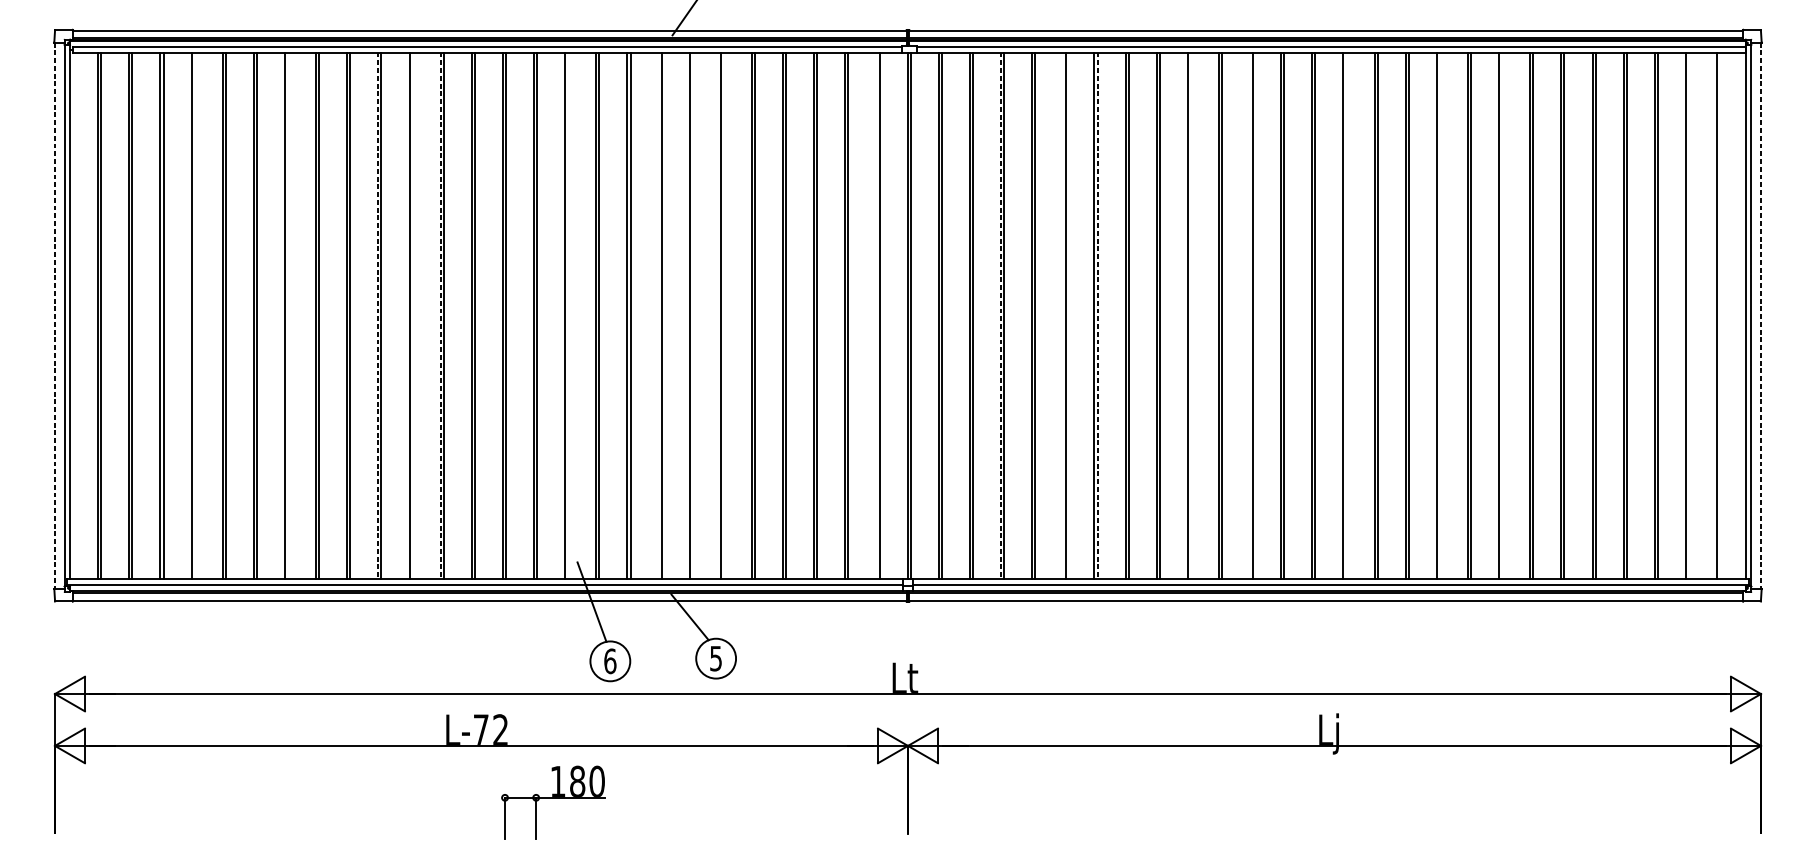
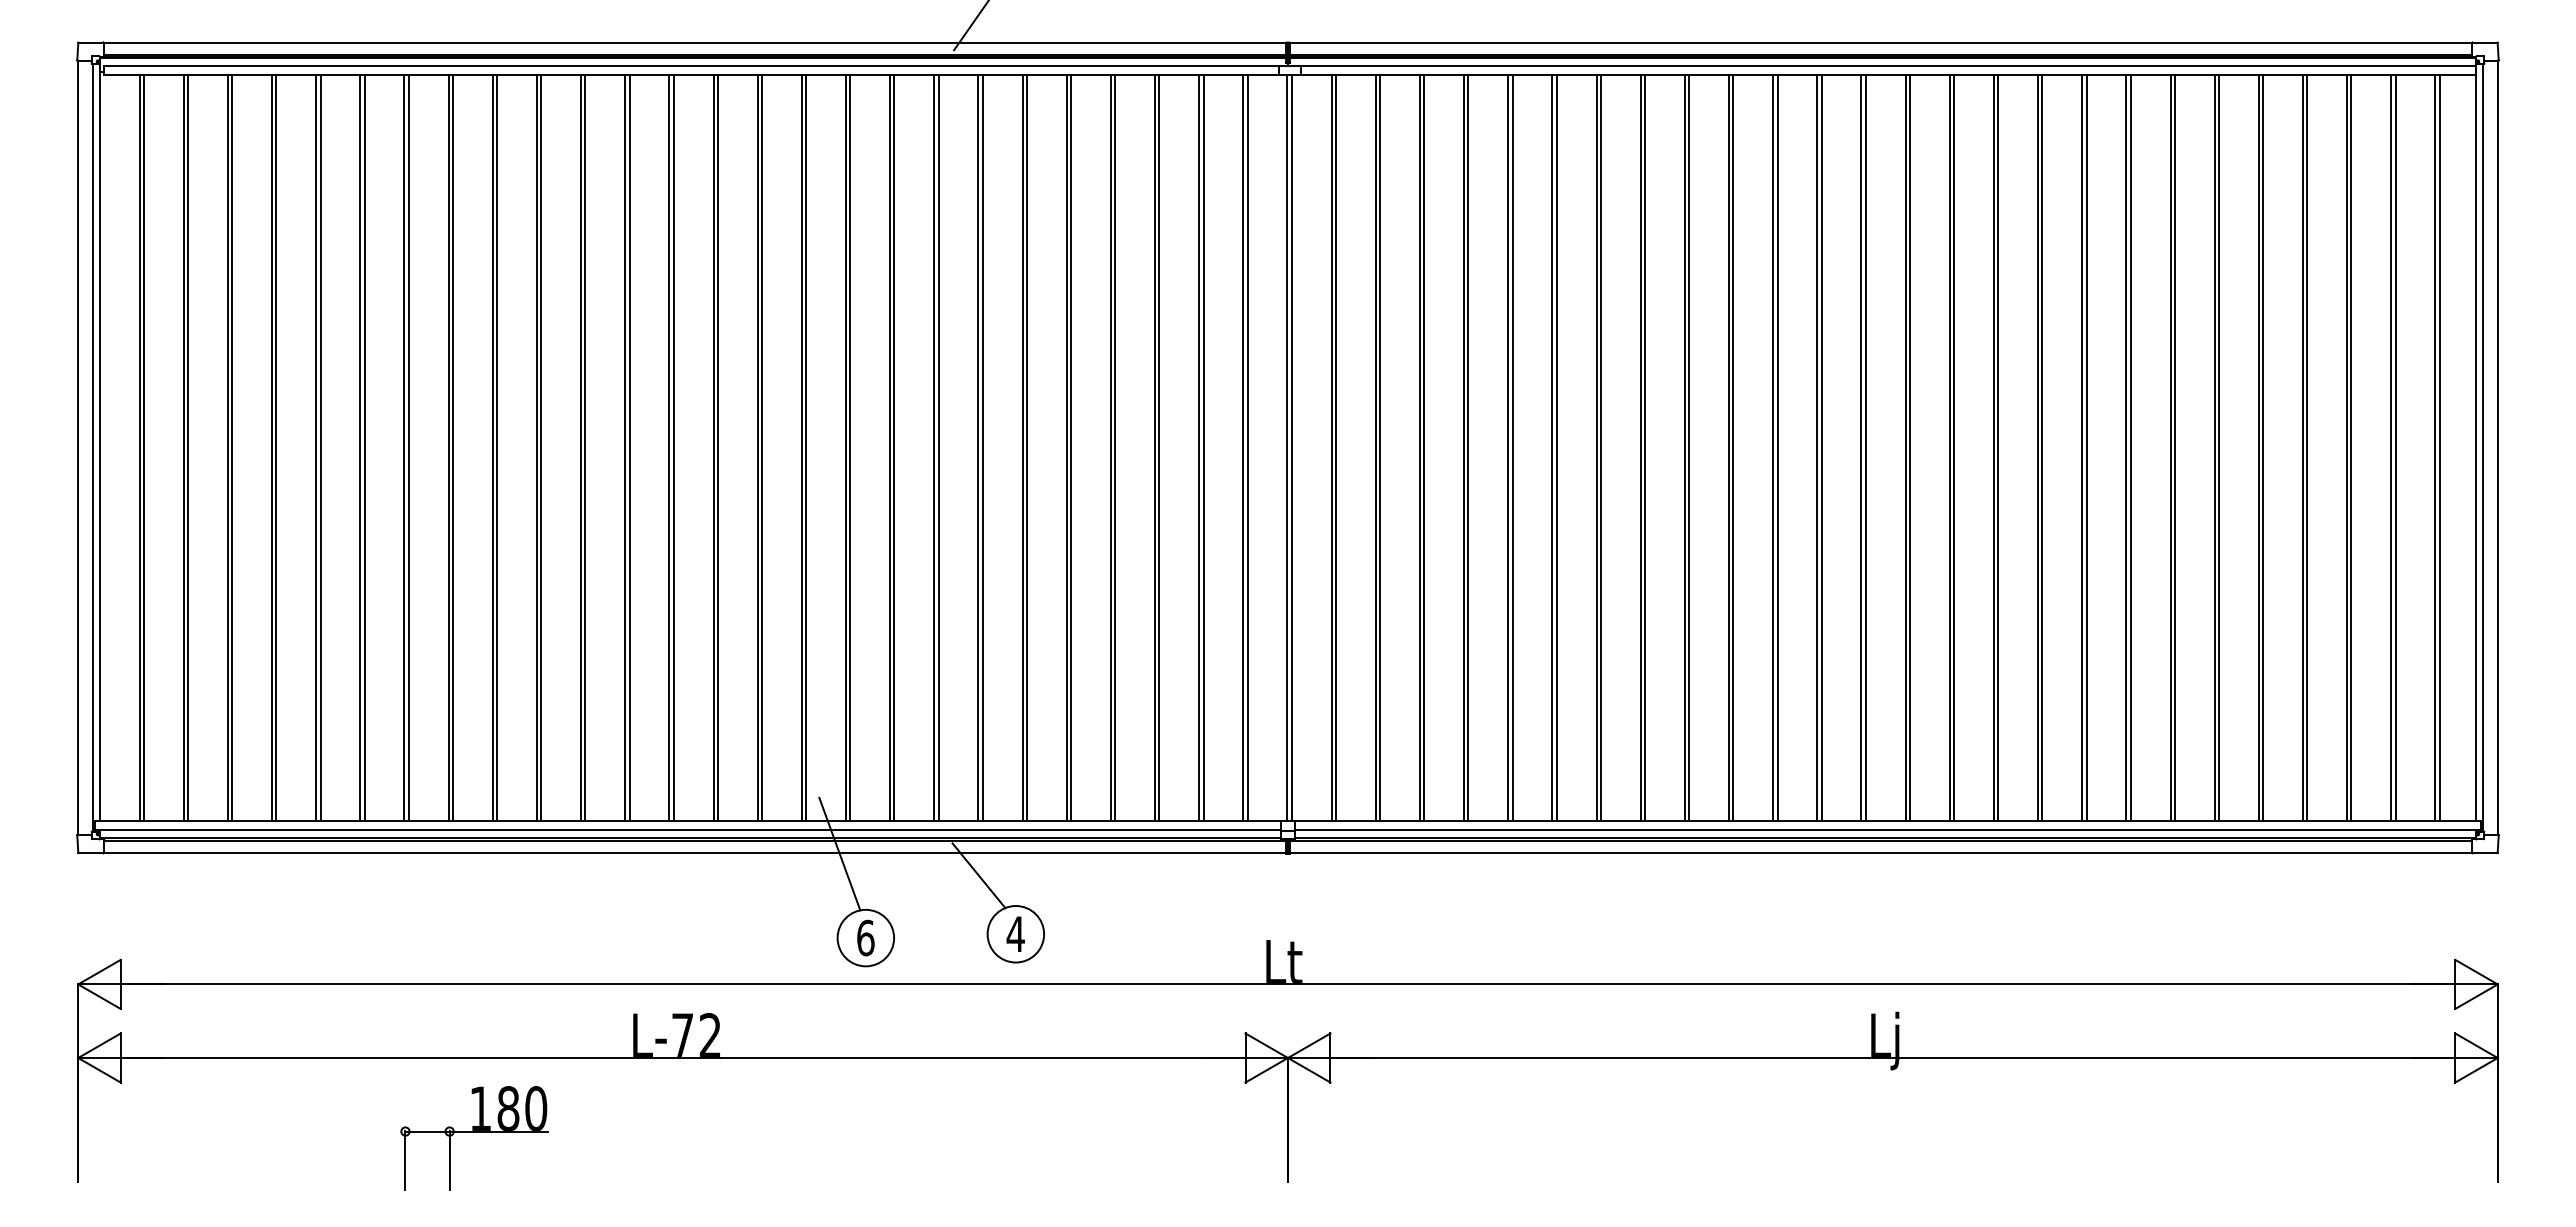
line: (194, 315) -> (276, 447), added
line: (287, 315) -> (408, 447), added
line: (412, 315) -> (585, 447), added
line: (568, 315) -> (806, 447), added
line: (658, 315) -> (934, 447), added
line: (692, 315) -> (982, 447), added
line: (723, 315) -> (1026, 447), added
line: (876, 315) -> (1243, 447), added
line: (1063, 315) -> (1508, 447), added
line: (1191, 315) -> (1689, 447), added
line: (1250, 315) -> (1773, 447), added
line: (1346, 315) -> (1909, 447), added
line: (1439, 315) -> (2042, 447), added
line: (1502, 315) -> (2130, 447), added
line: (1688, 315) -> (2395, 447), added
line: (1719, 315) -> (2439, 447), added
line: (55, 316) -> (78, 448), dashed -> solid
line: (378, 316) -> (536, 448), dashed -> solid
line: (440, 316) -> (625, 448), dashed -> solid
line: (1000, 316) -> (1419, 448), dashed -> solid
line: (1097, 316) -> (1556, 448), dashed -> solid
line: (1760, 316) -> (2497, 448), dashed -> solid
text: (715, 658) -> (1015, 934), 5 -> 4
part: (553, 802) -> (474, 1138), moved

